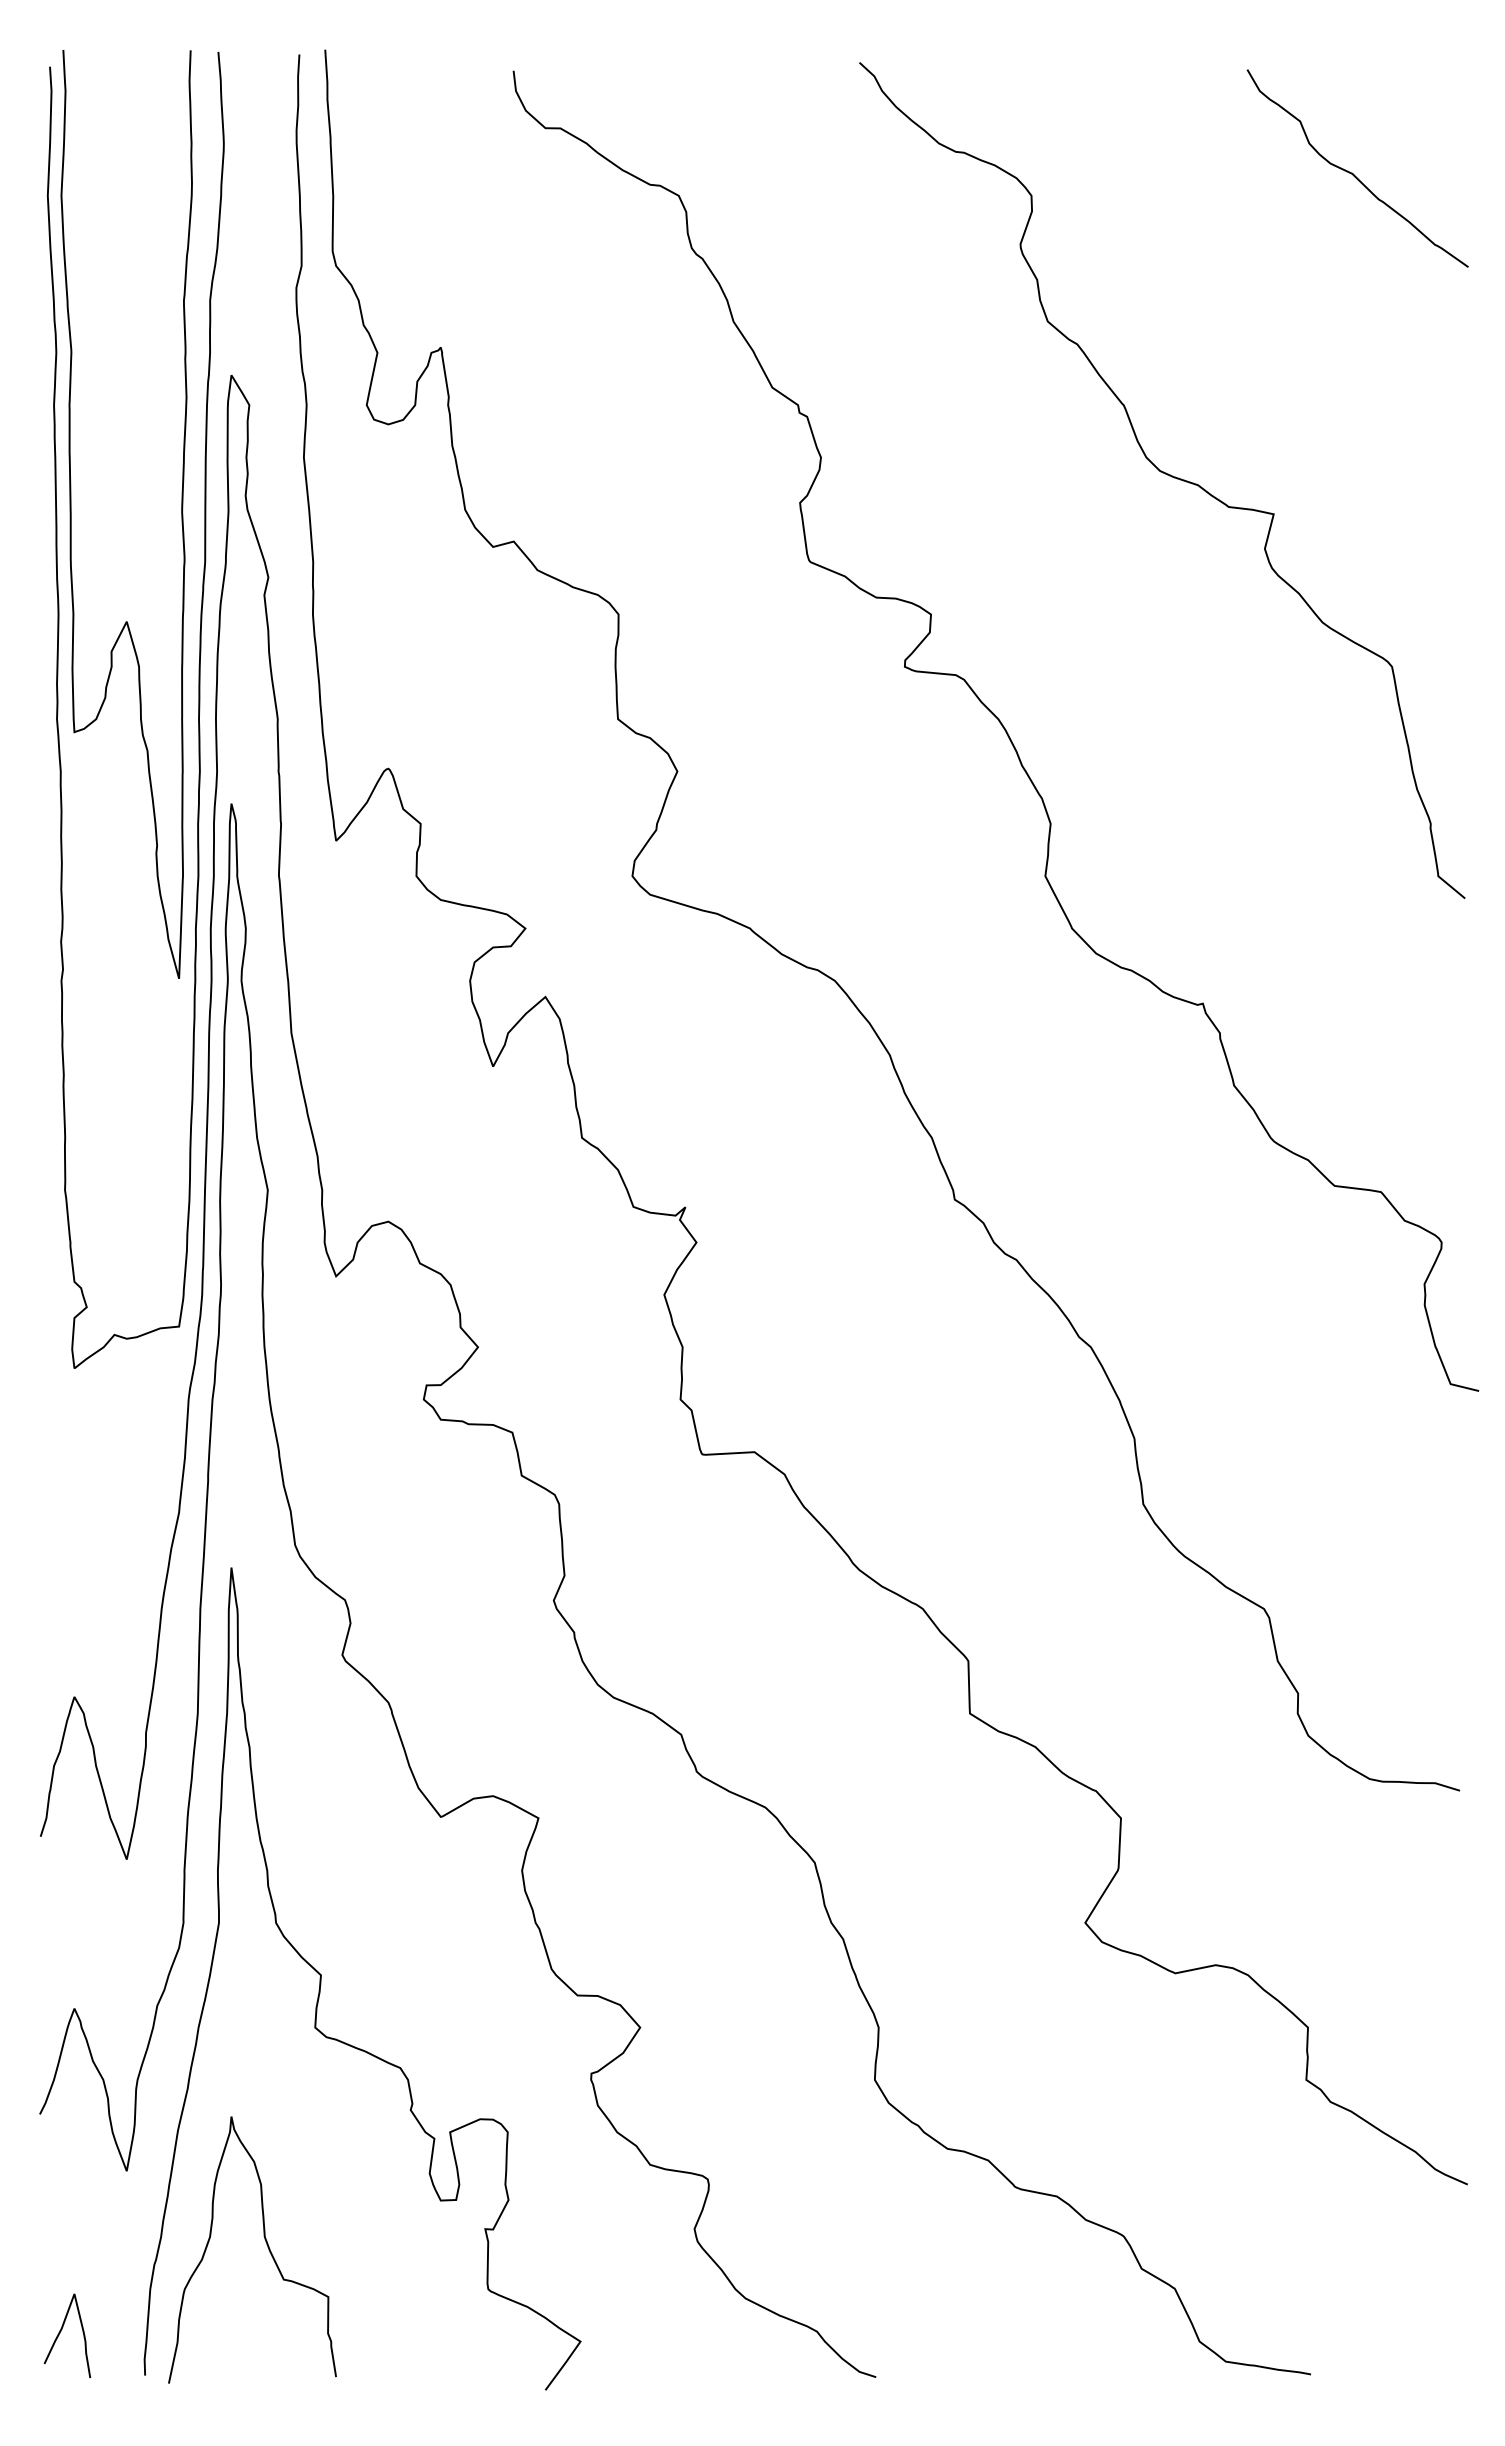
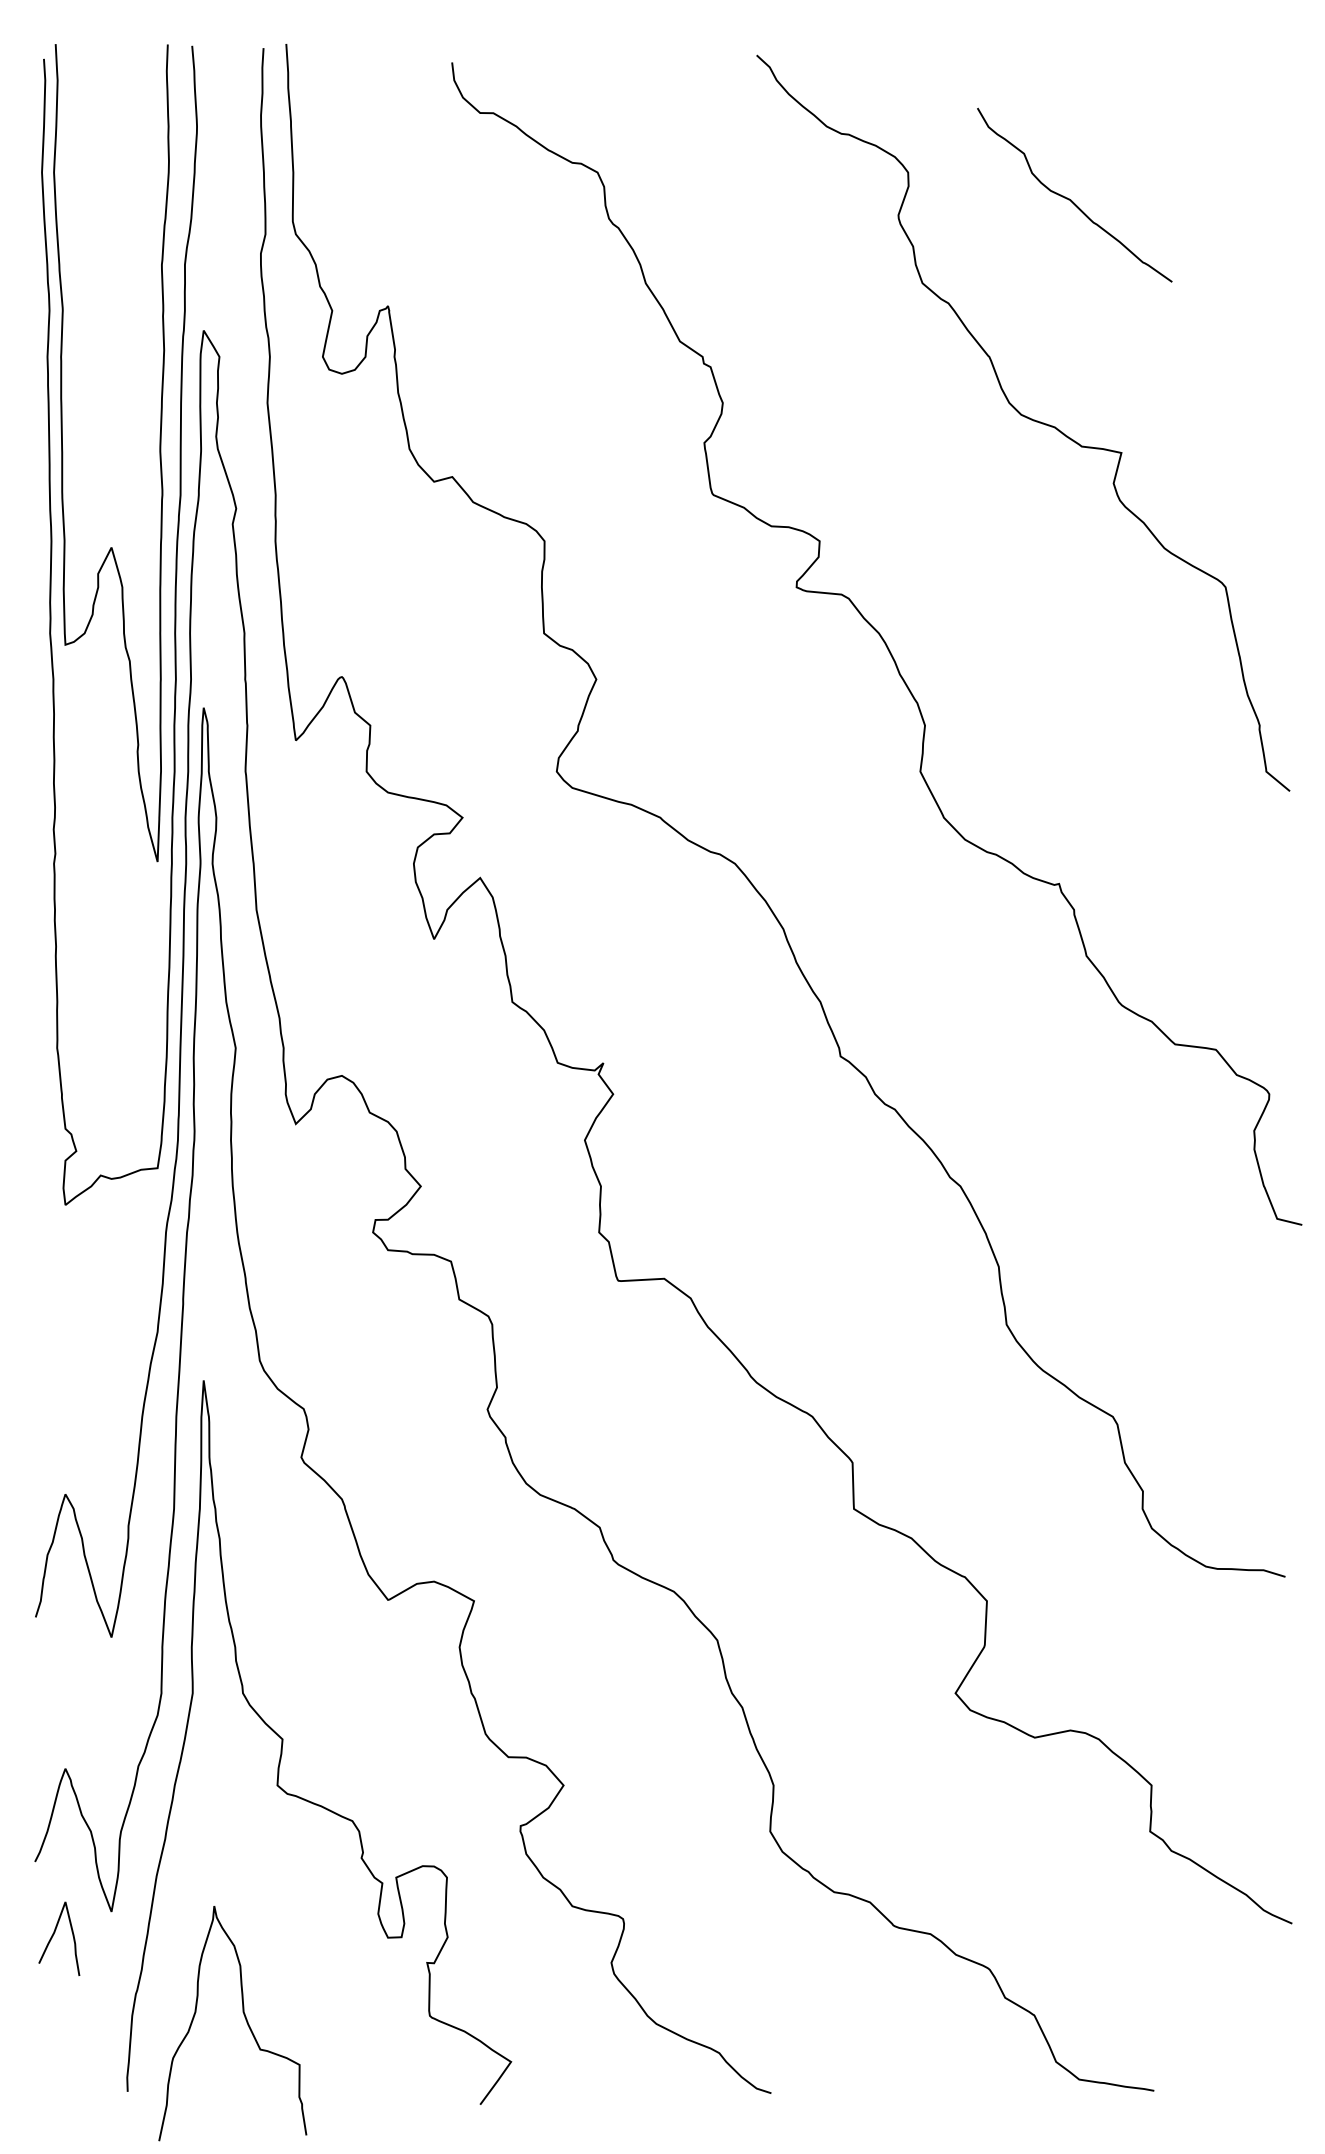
curve: (1352, 172) -> (1070, 198), moved
curve: (265, 2242) -> (244, 2016), moved
curve: (61, 2331) -> (54, 1935), moved

